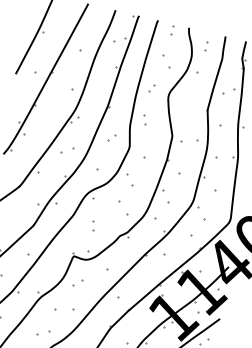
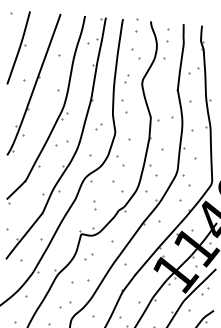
part: (172, 29) -> (136, 25), size x1.6
part: (206, 46) -> (168, 35), size x1.6
part: (145, 119) -> (125, 106), size x1.6

